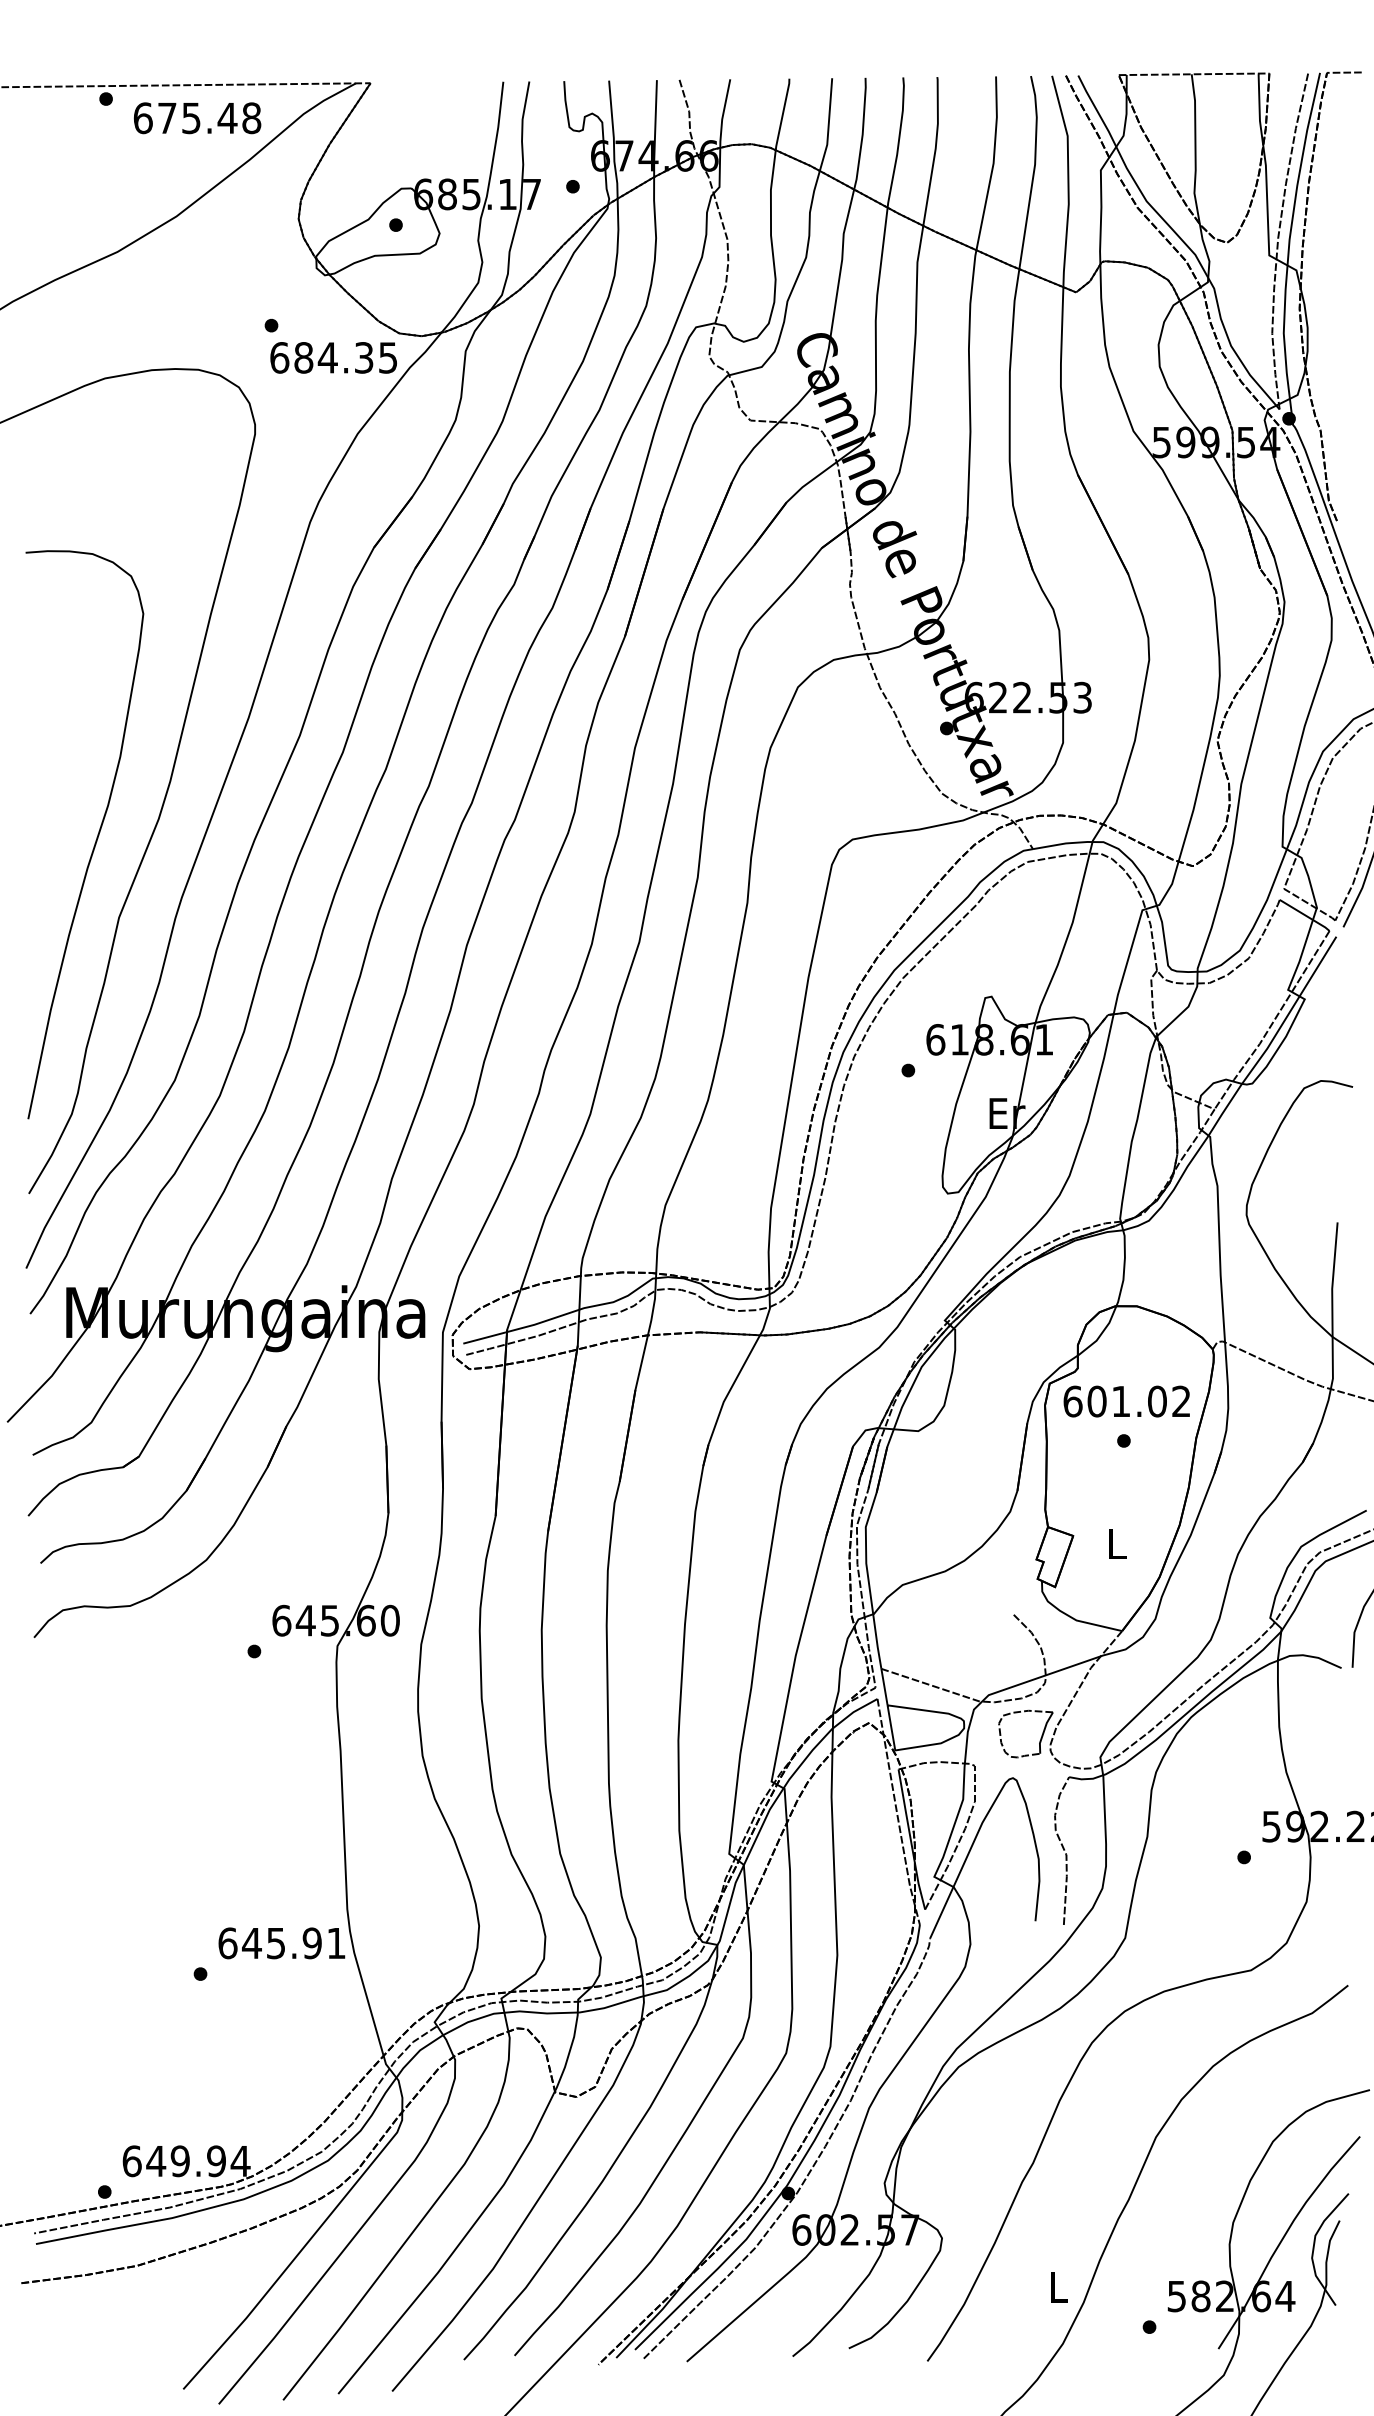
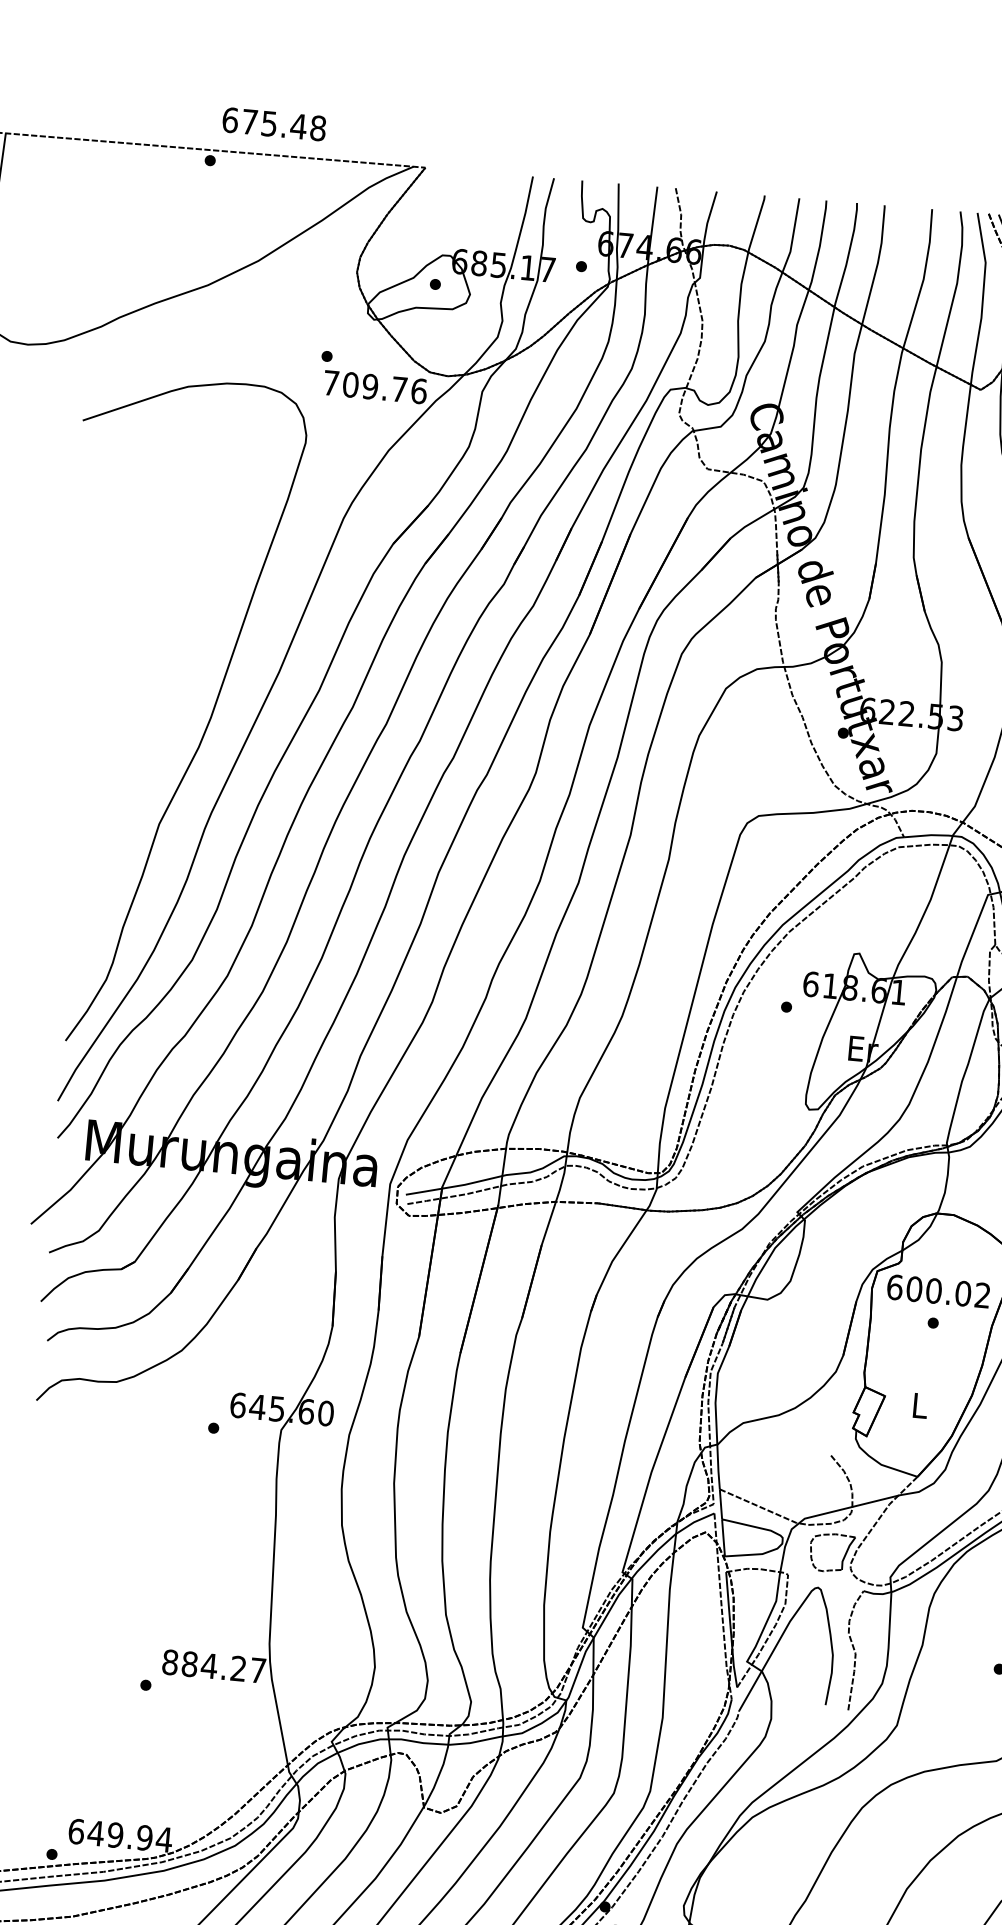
text: (197, 118) -> (274, 124), moved
text: (333, 357) -> (374, 386), 684.35 -> 709.76
curve: (96, 837) -> (147, 757), removed
text: (1120, 1401) -> (933, 1290), 601.02 -> 600.02
text: (281, 1943) -> (213, 1666), 645.91 -> 884.27

